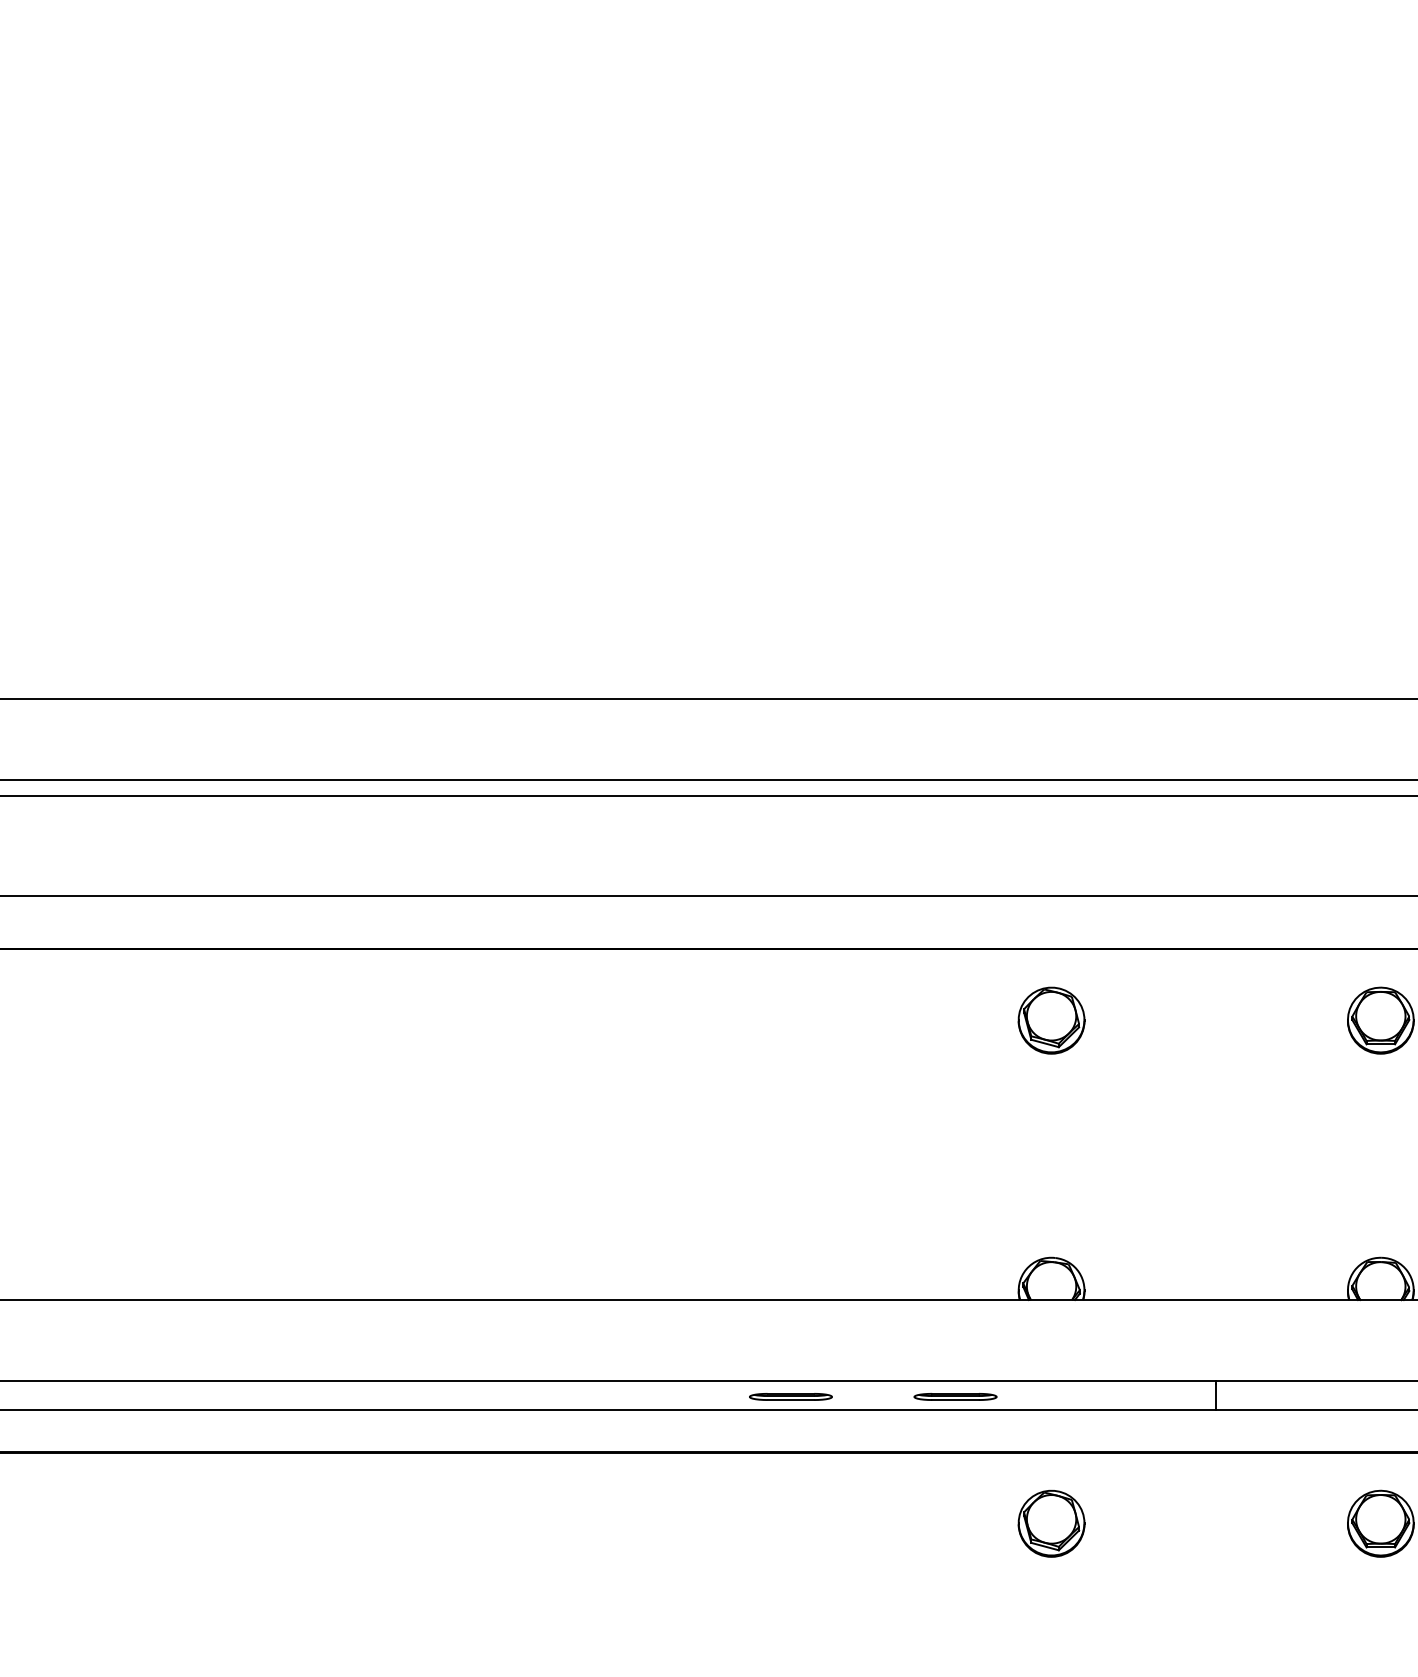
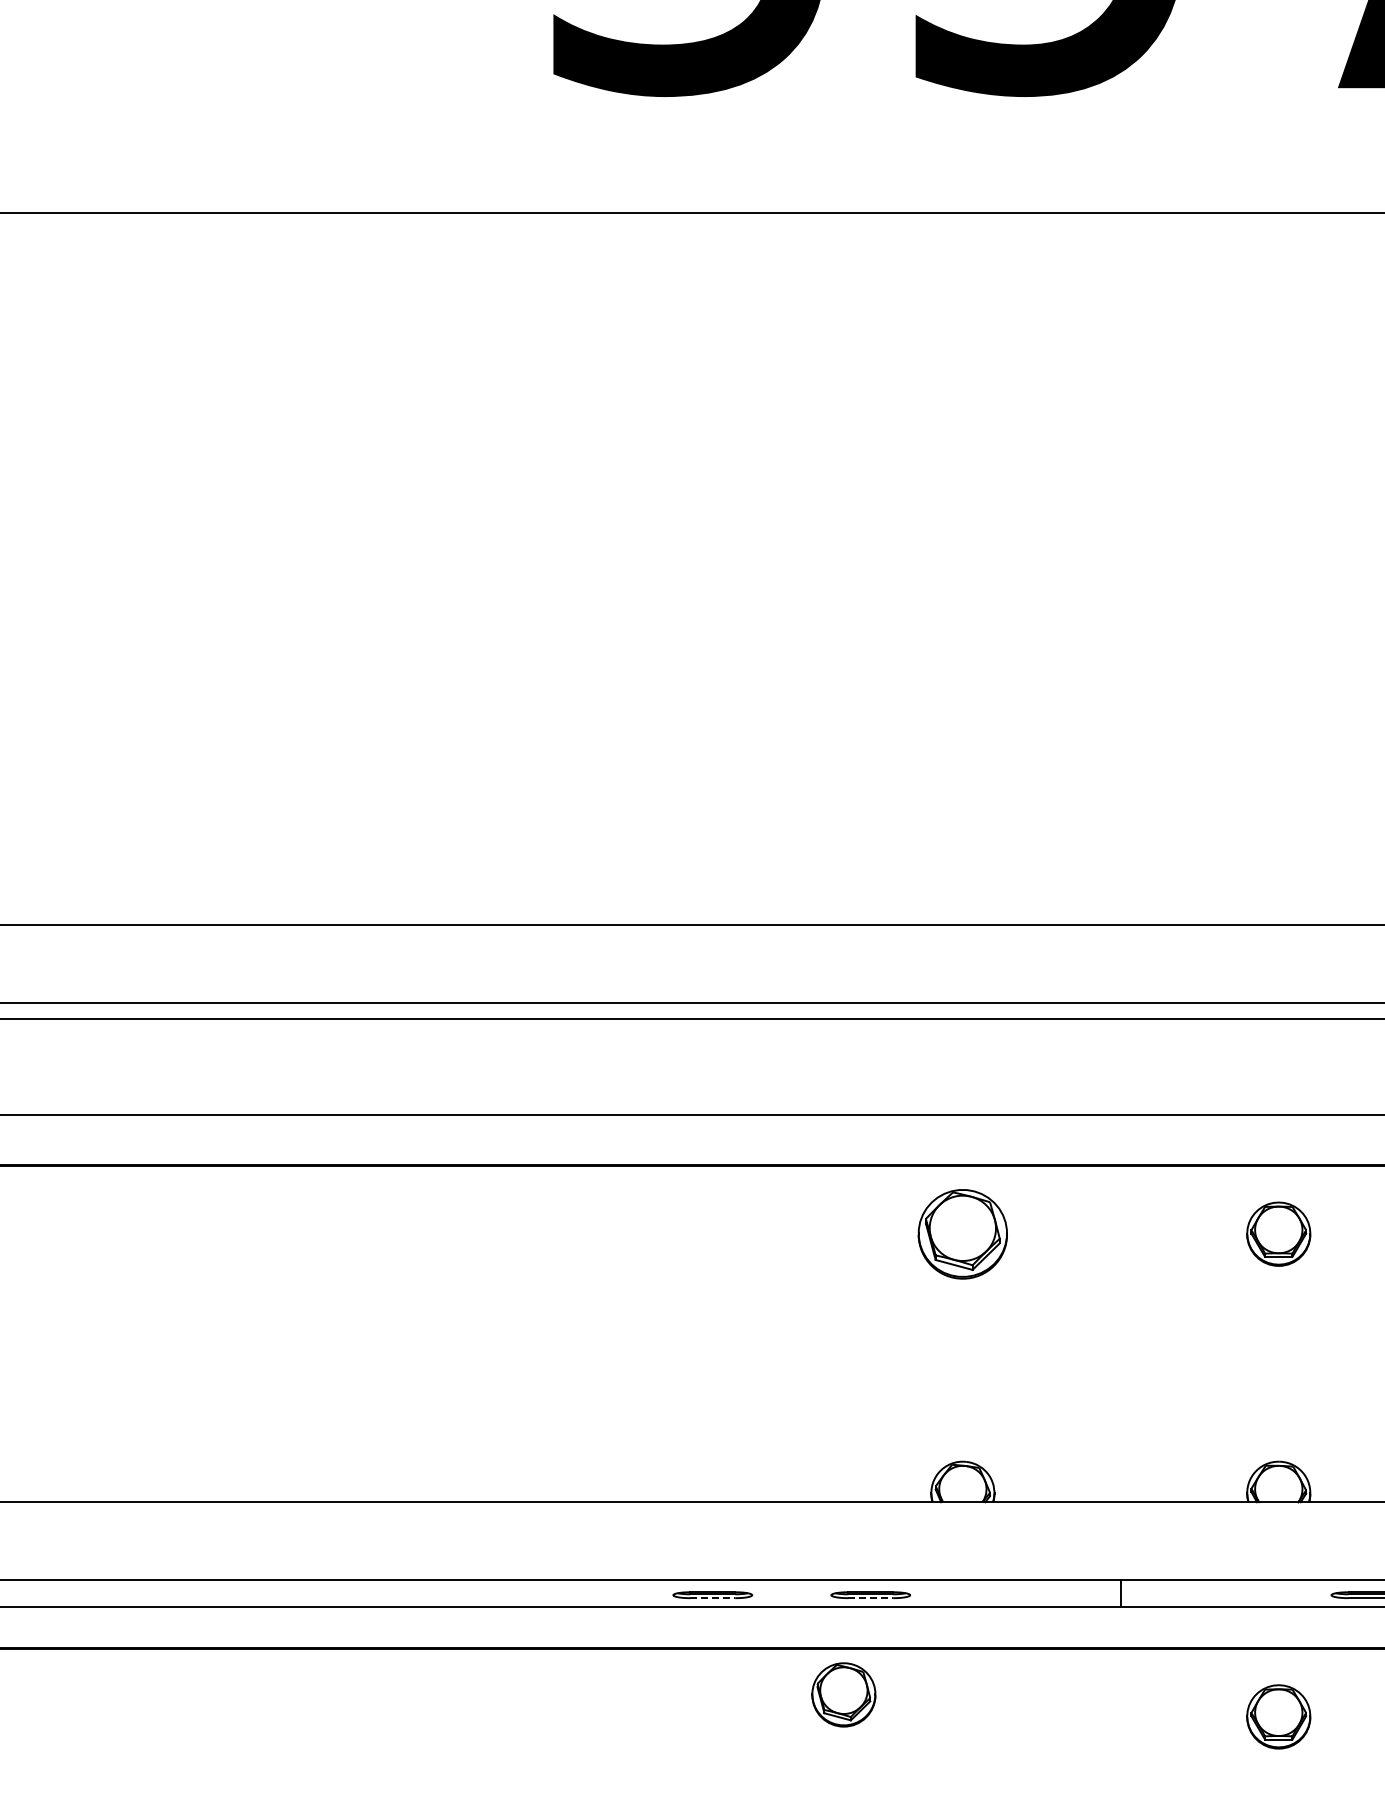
part: (1051, 1019) -> (962, 1233), size x1.4
line: (791, 1400) -> (713, 1598), solid -> dashed
line: (956, 1400) -> (871, 1598), solid -> dashed
part: (1051, 1523) -> (843, 1694), moved

